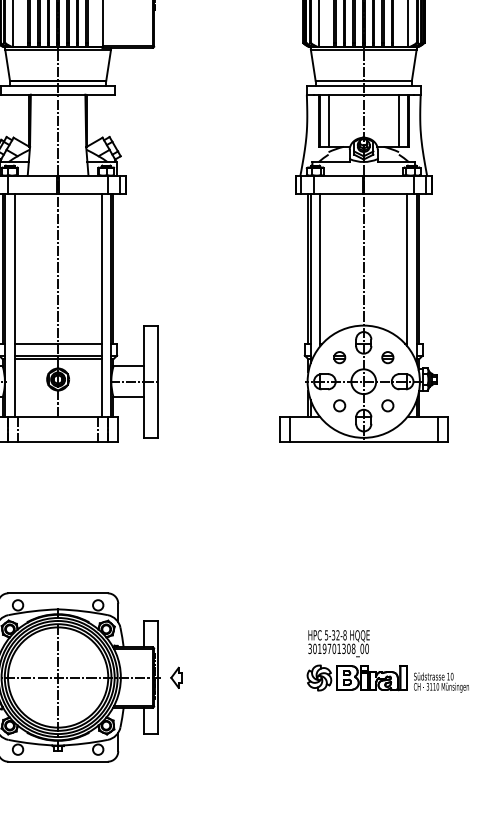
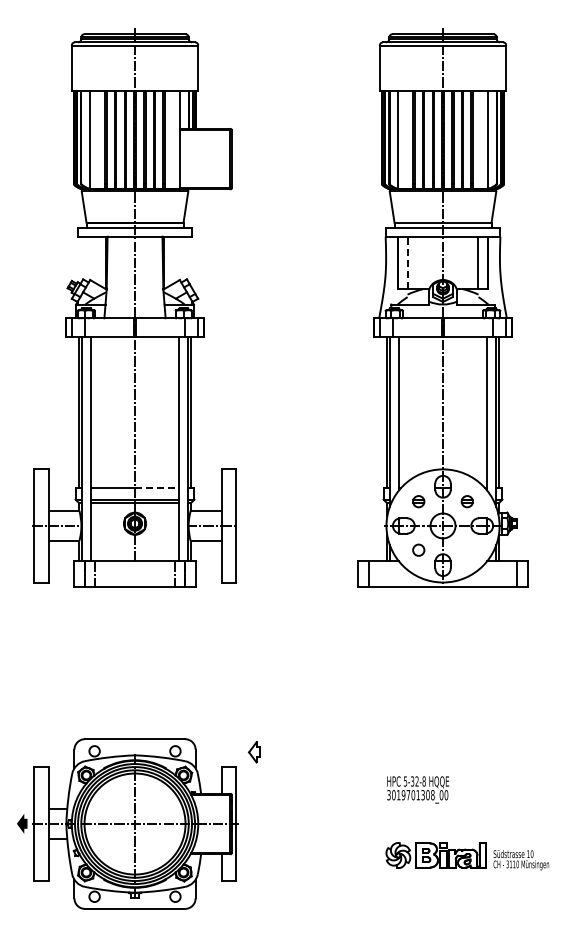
line: (328, 120) -> (407, 262), solid -> dashed
line: (79, 343) -> (156, 487), solid -> dashed
circle: (387, 405) -> (466, 549), removed
part: (176, 677) -> (254, 752), moved
part: (388, 678) -> (467, 856), moved

